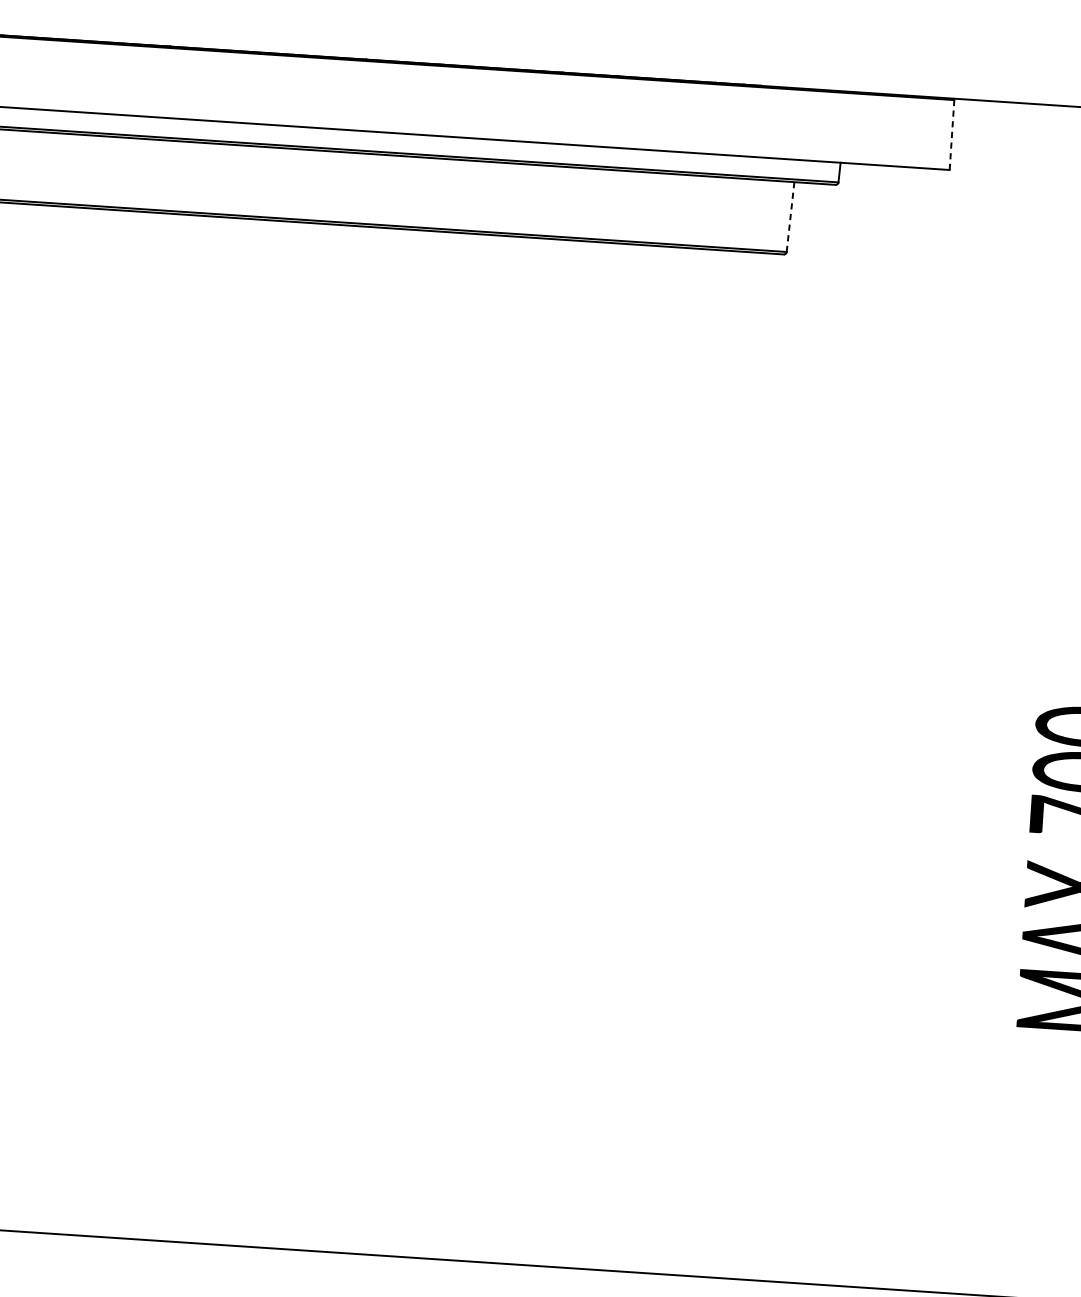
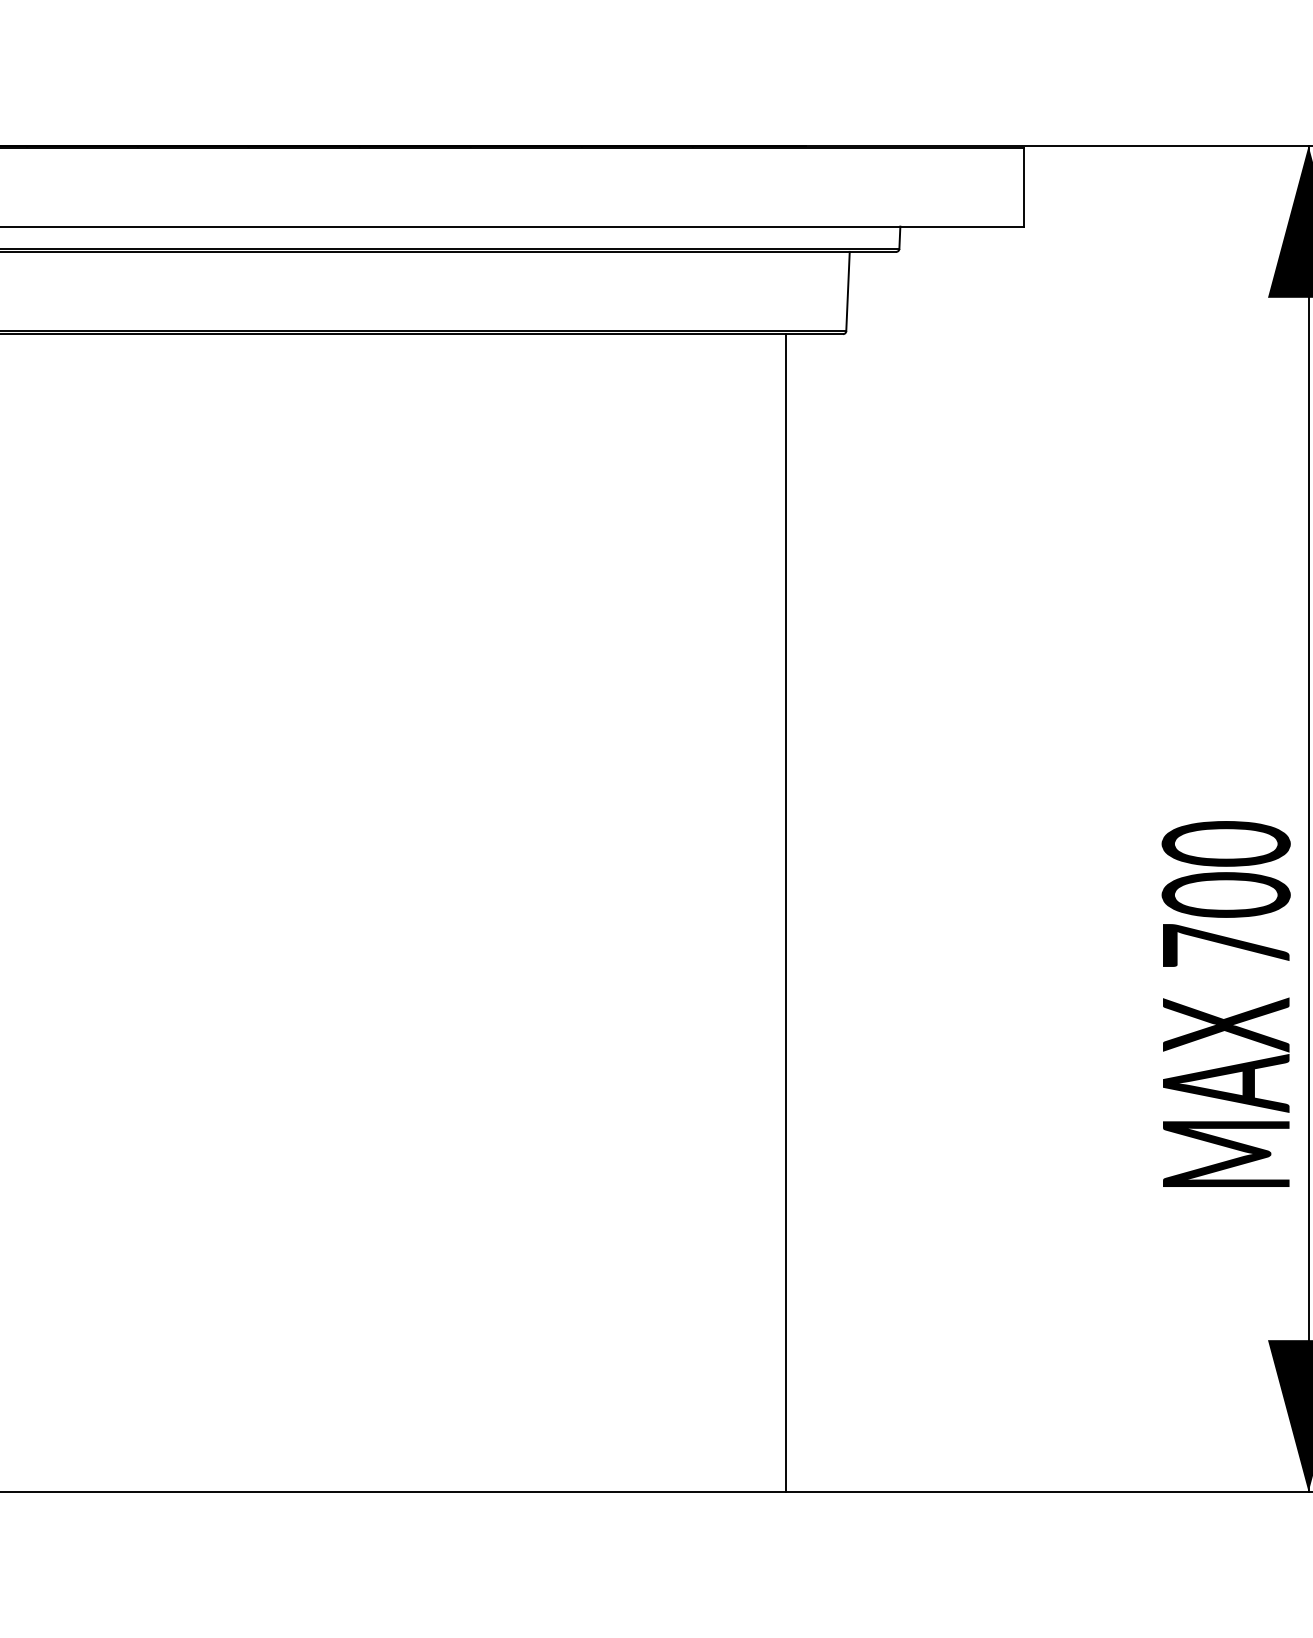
line: (951, 135) -> (1023, 187), dashed -> solid
line: (790, 217) -> (848, 291), dashed -> solid
line: (699, 763) -> (786, 913), added

